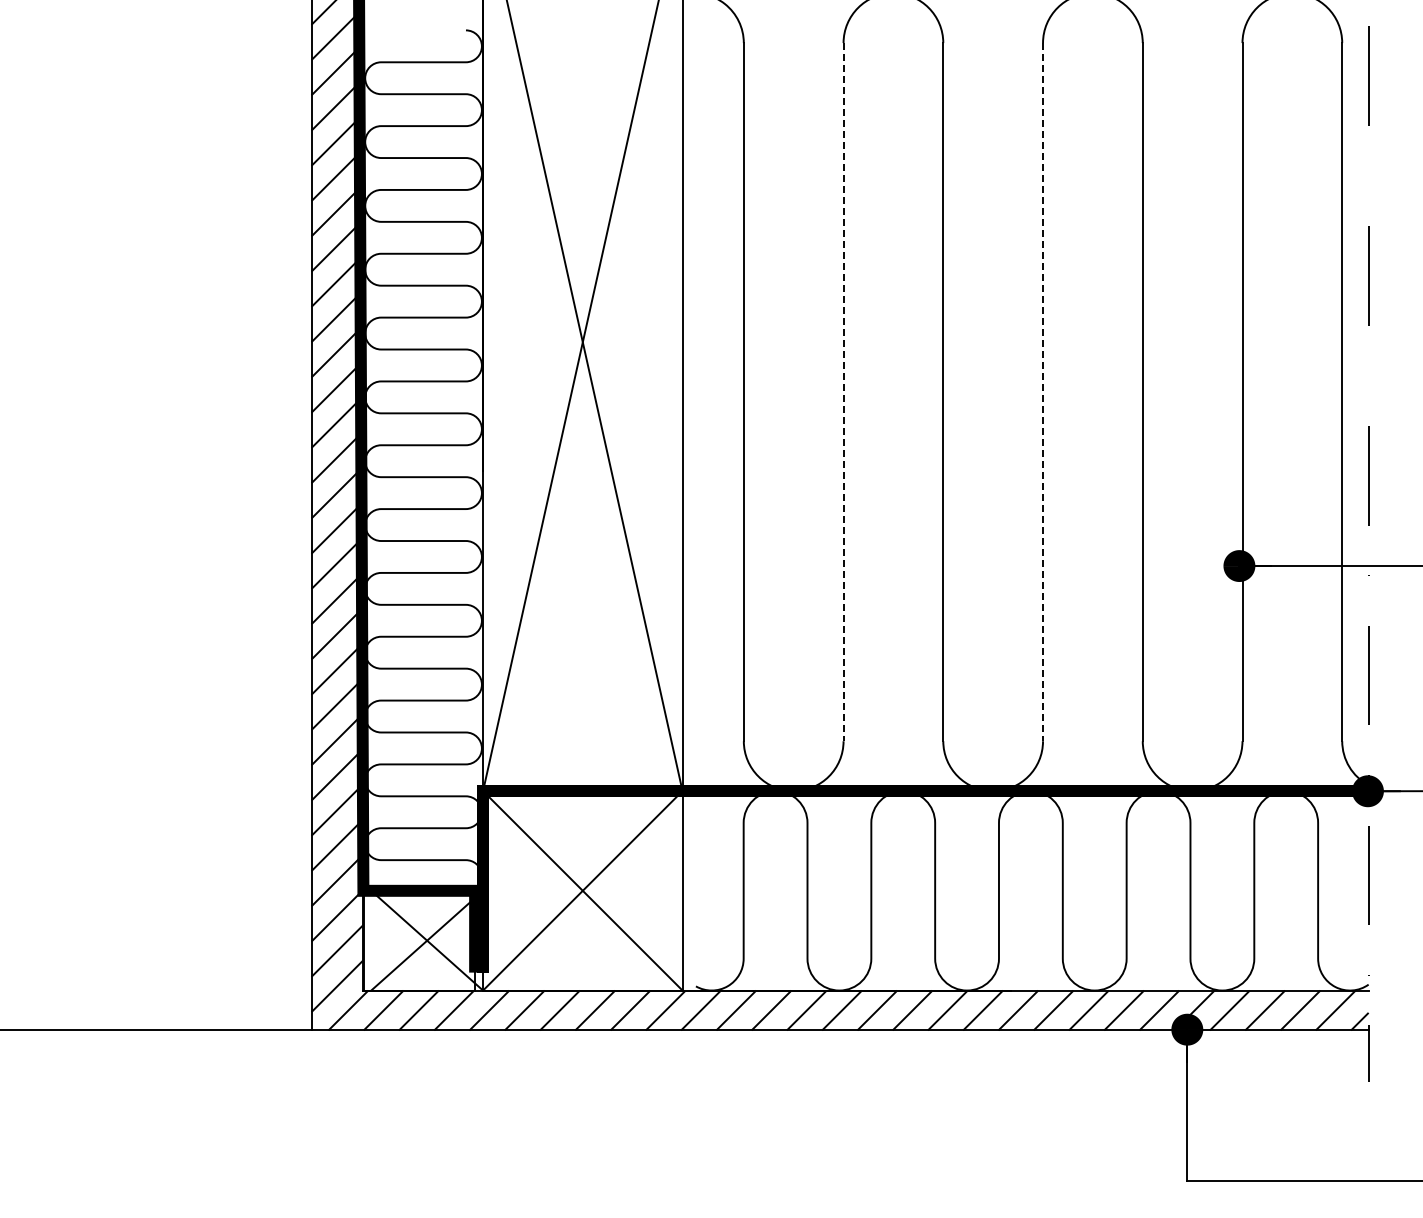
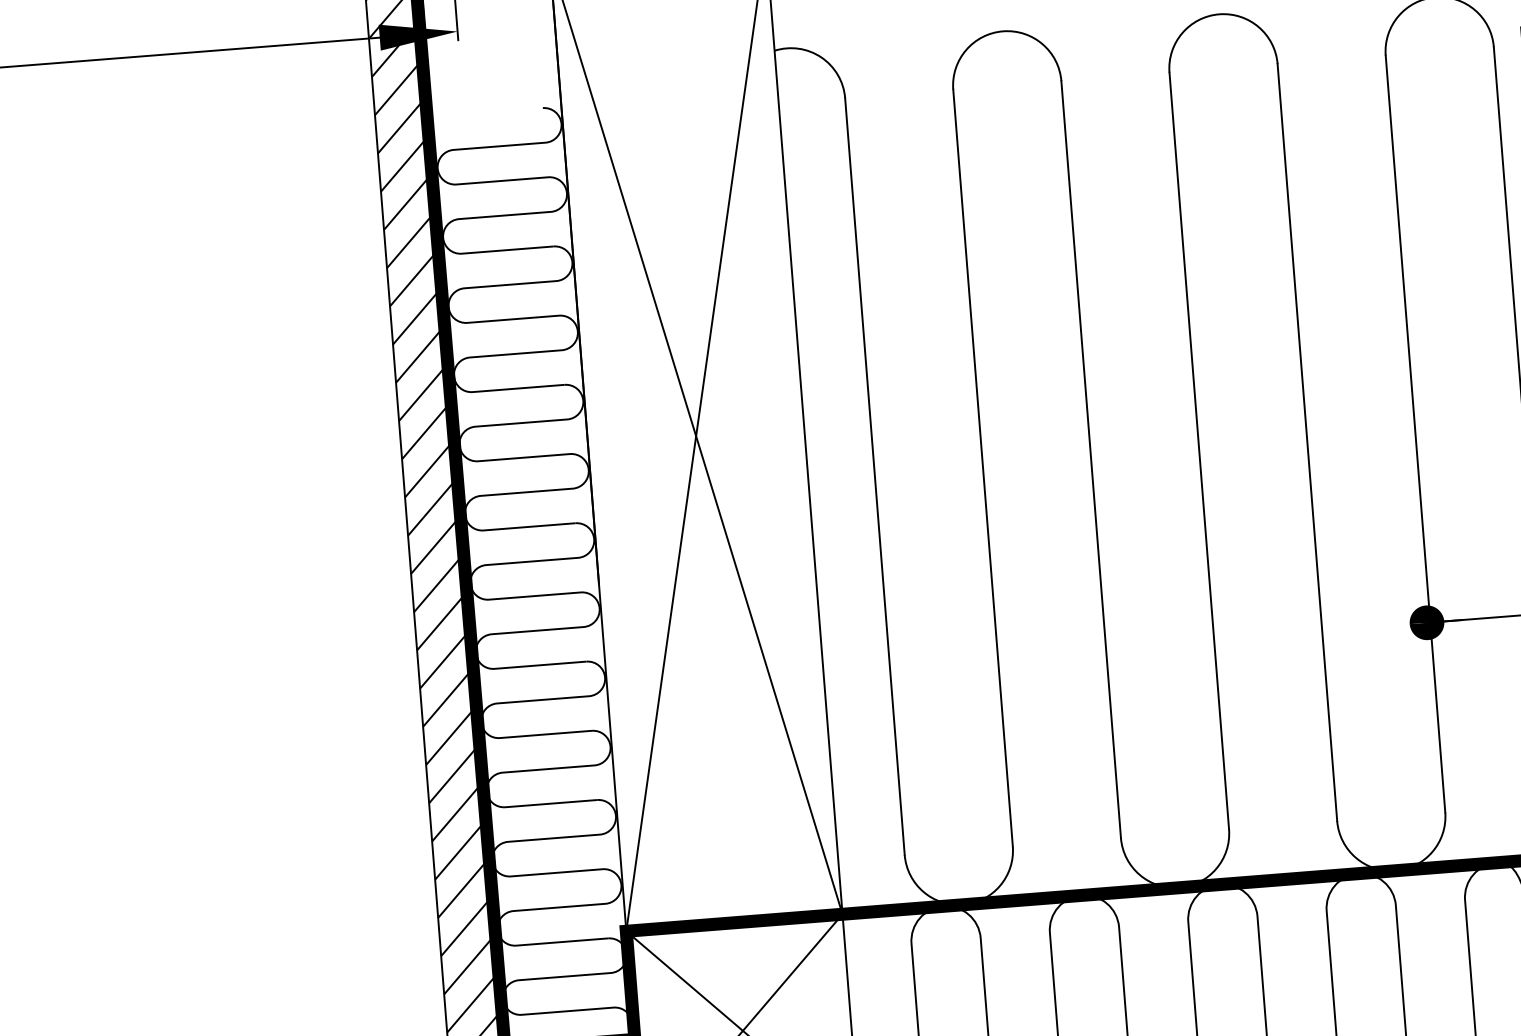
line: (843, 392) -> (983, 468), dashed -> solid
line: (1043, 392) -> (1199, 451), dashed -> solid

